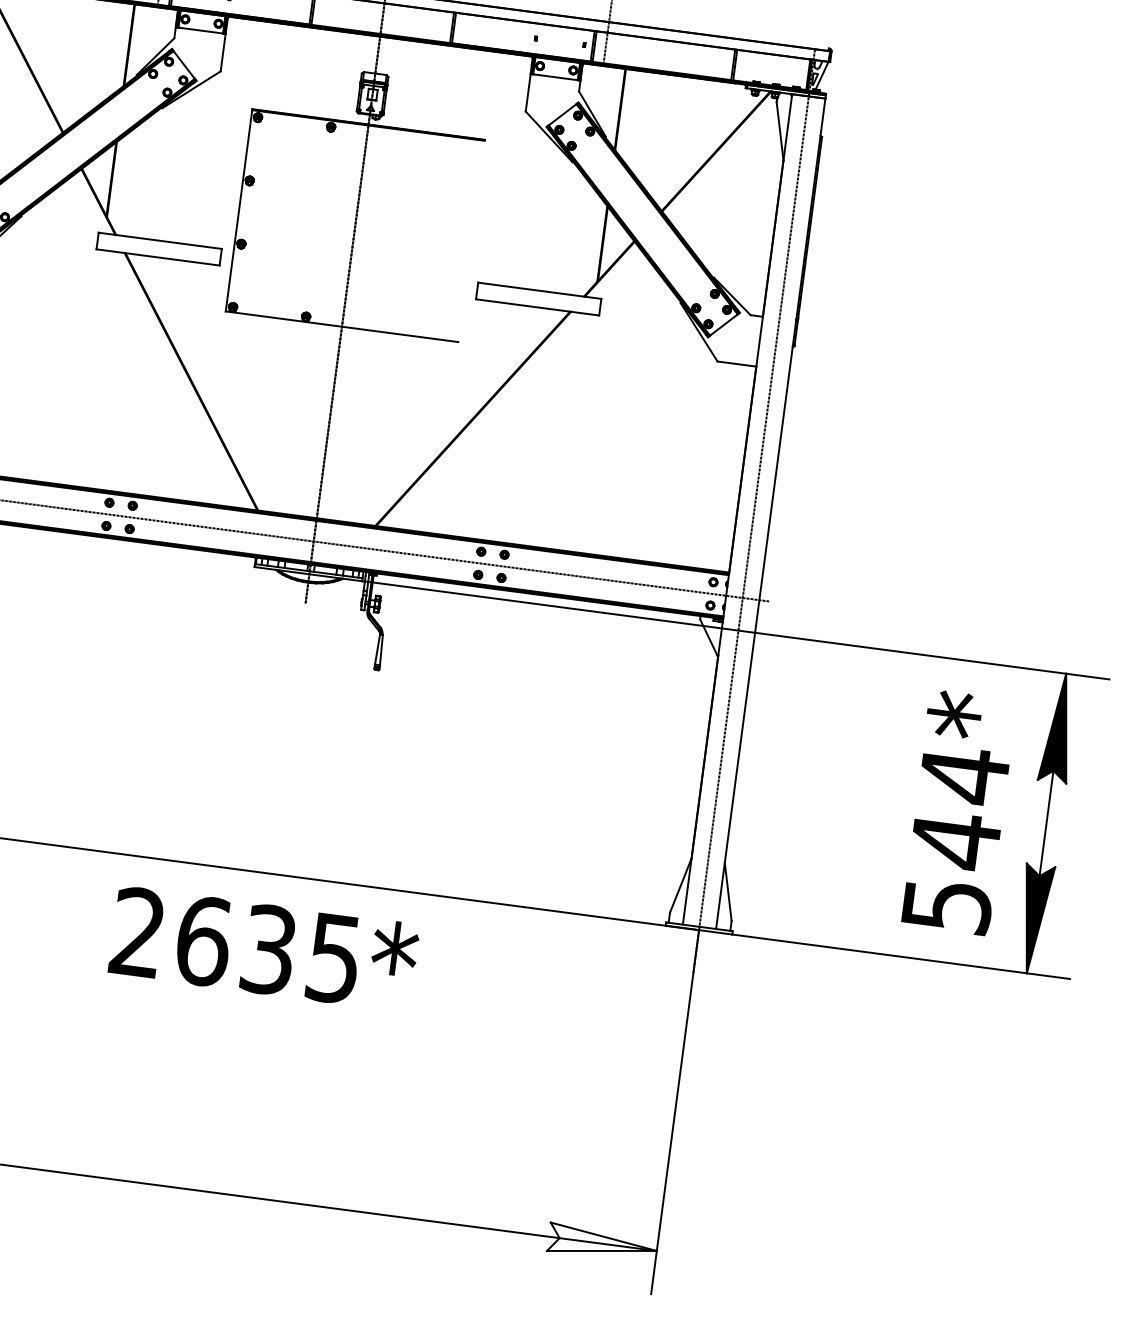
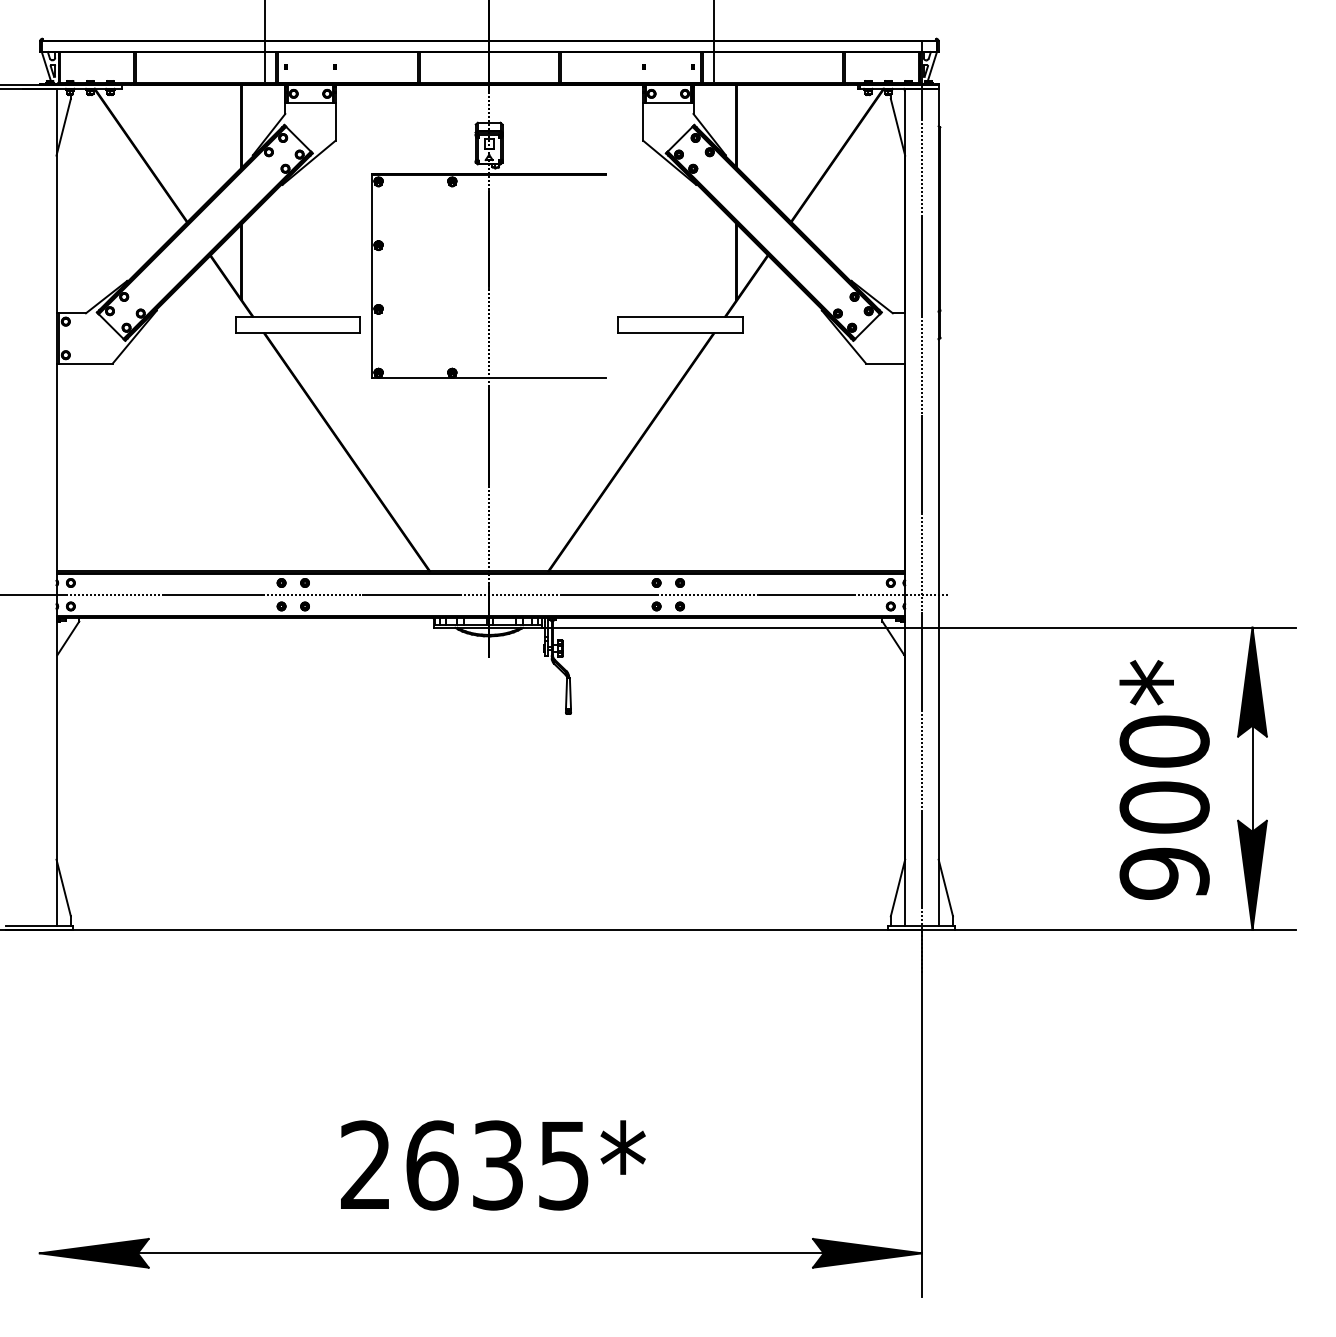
text: (955, 839) -> (1164, 806), 544* -> 900*
text: (264, 949) -> (493, 1165), moved
fill: (602, 1244) -> (867, 1253), added

